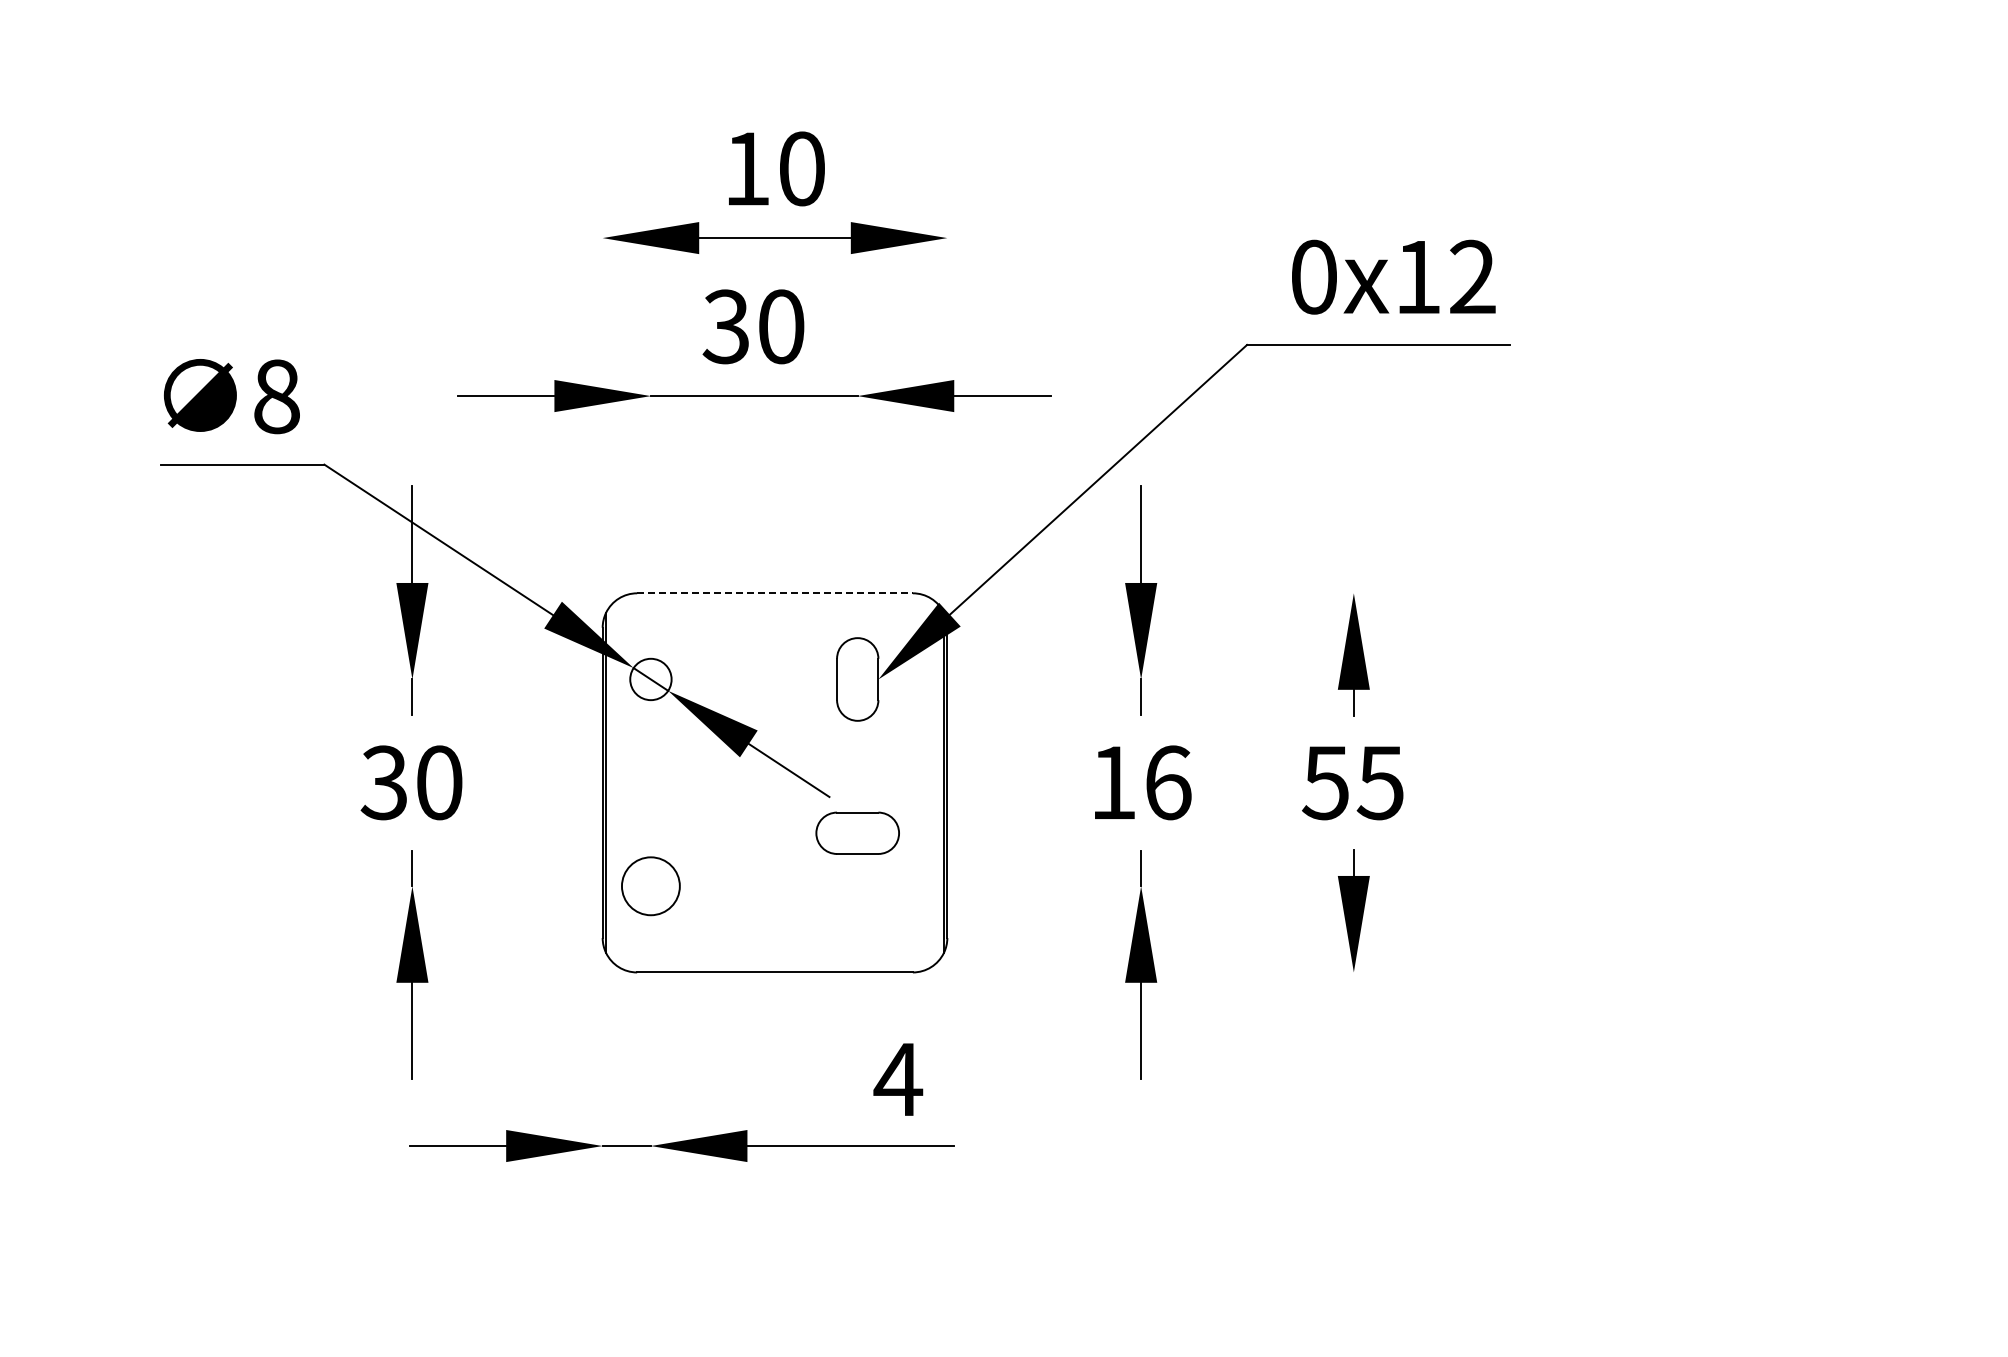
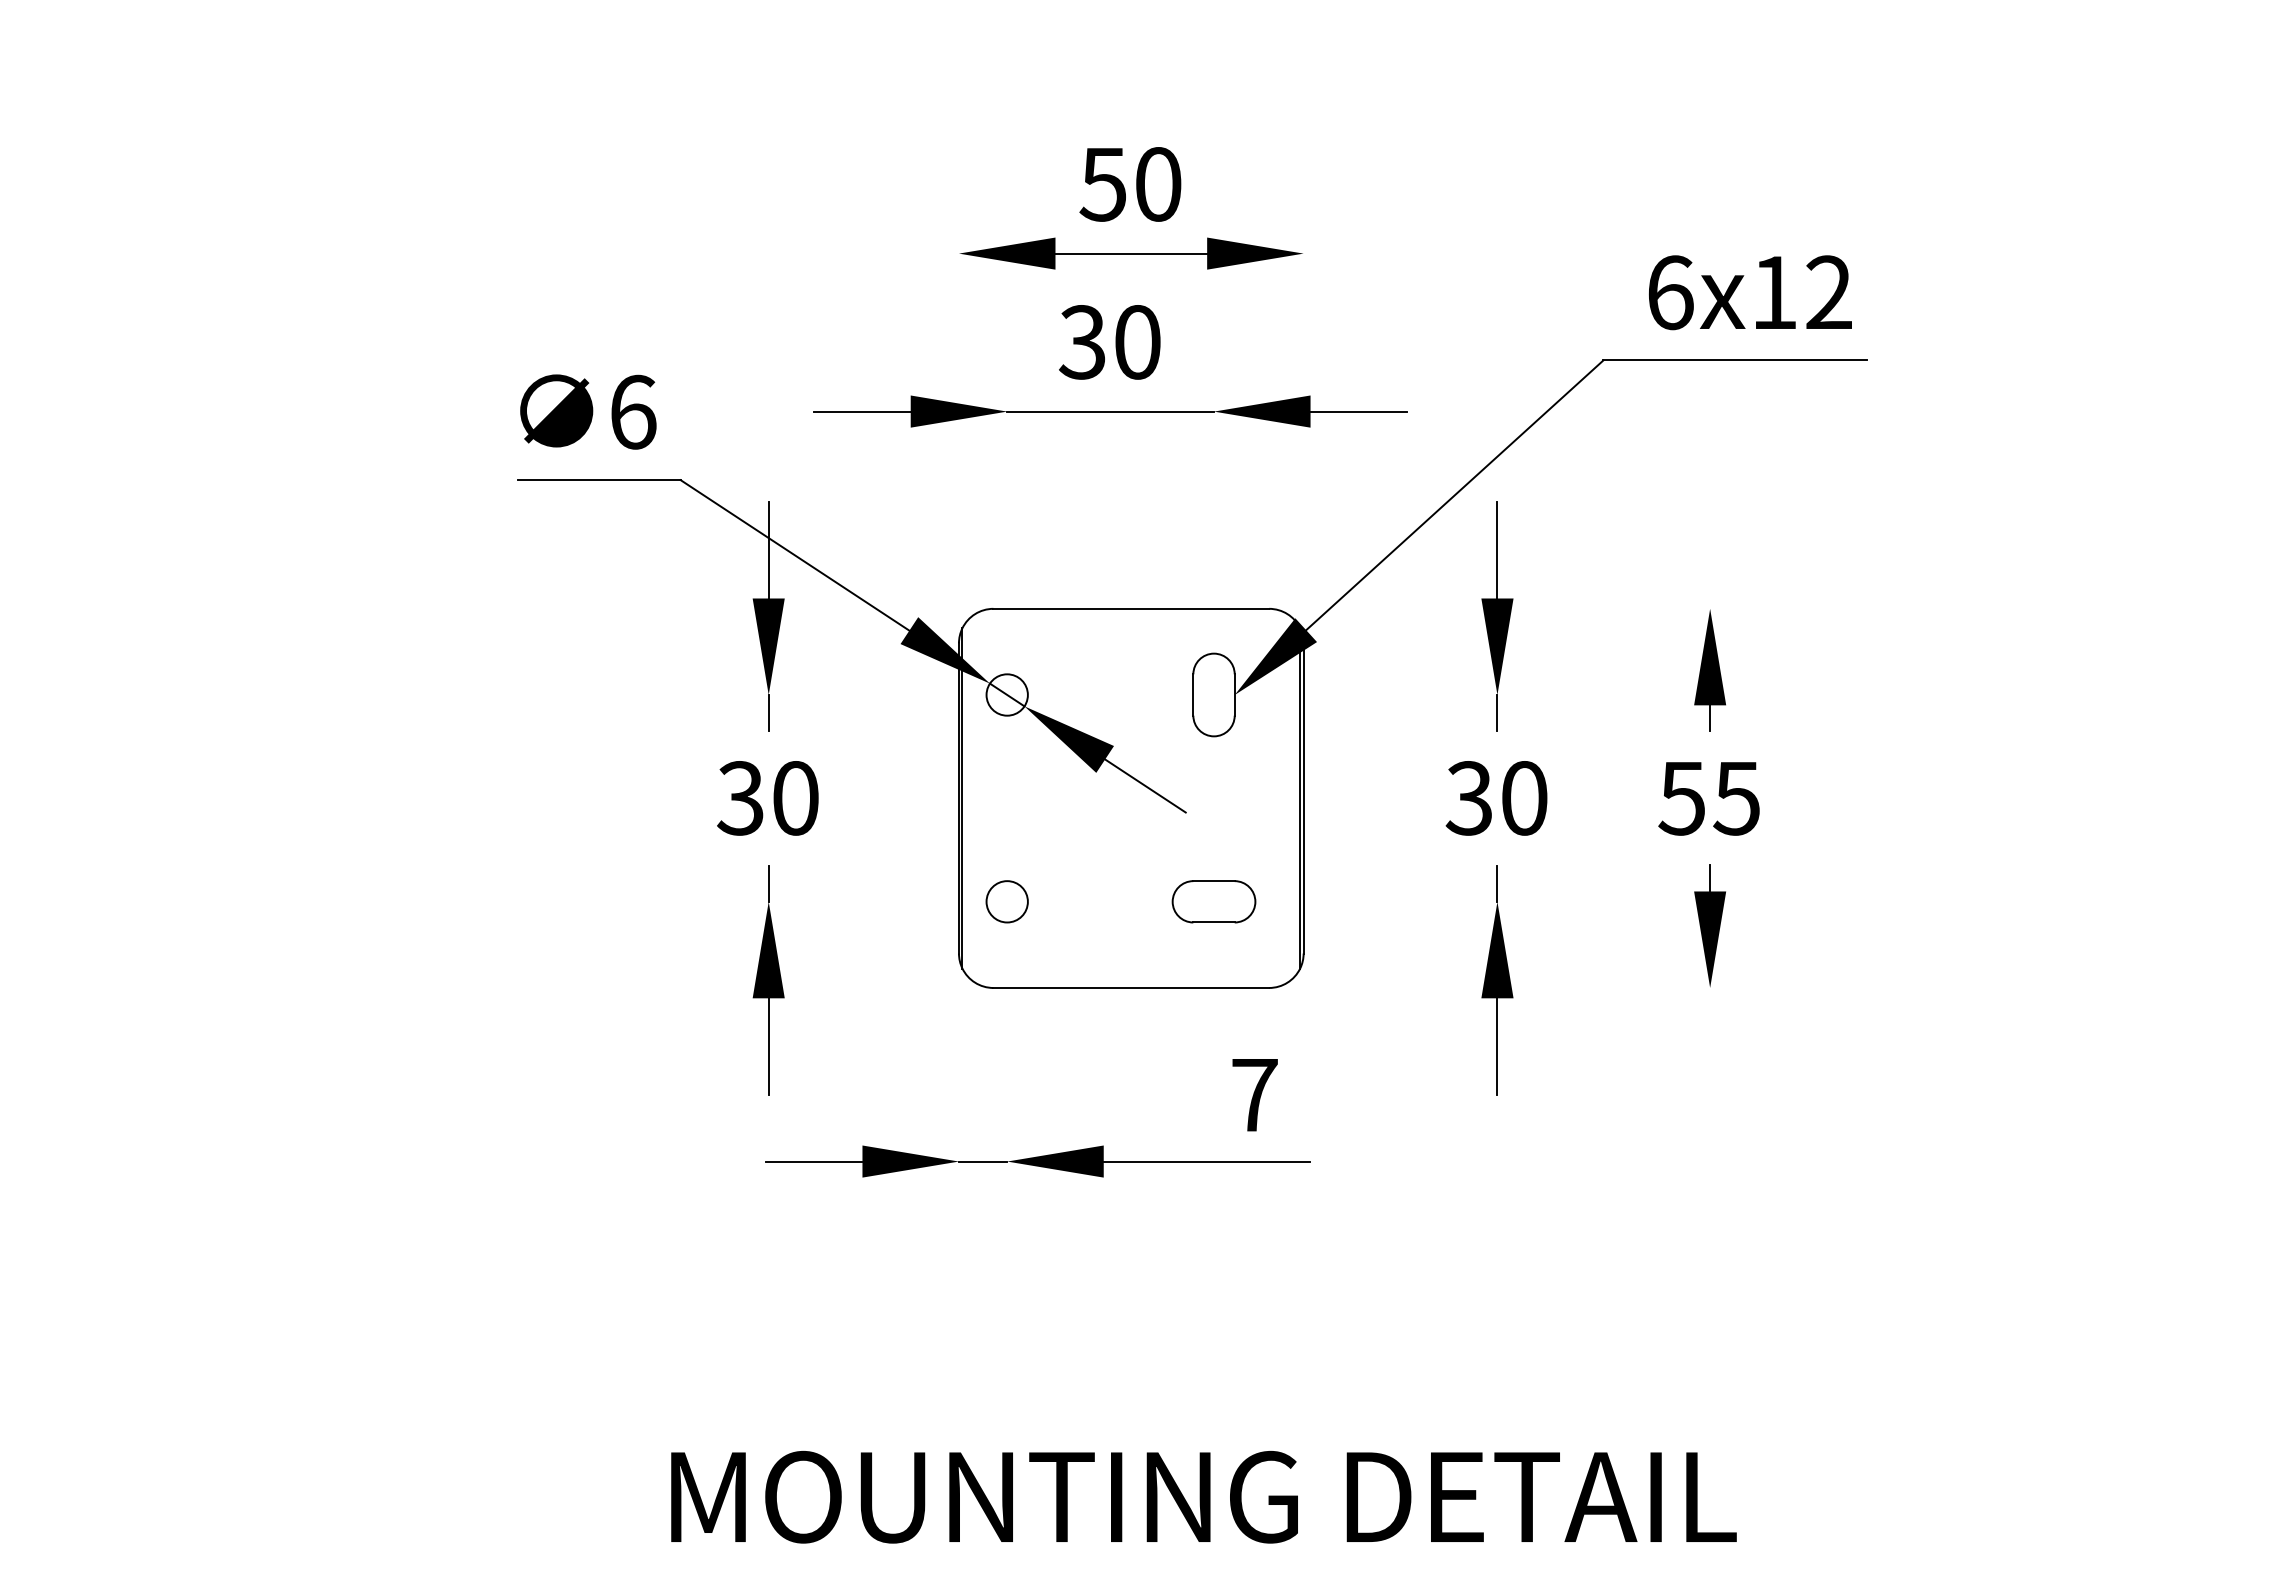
text: (746, 168) -> (1102, 184), 10 -> 50
text: (1314, 276) -> (1670, 292), 0 -> 6
text: (277, 395) -> (633, 411), 8 -> 6
line: (775, 592) -> (1131, 608), dashed -> solid
text: (1140, 782) -> (1496, 798), 16 -> 30
part: (857, 832) -> (1213, 901), moved
circle: (650, 885) -> (1006, 901), size x0.71
text: (898, 1079) -> (1254, 1095), 4 -> 7

